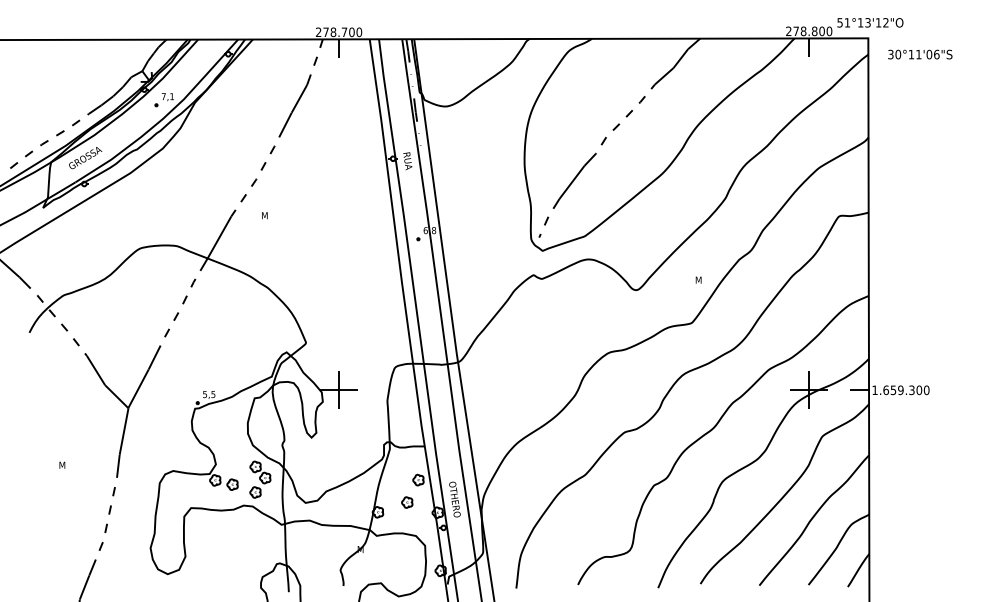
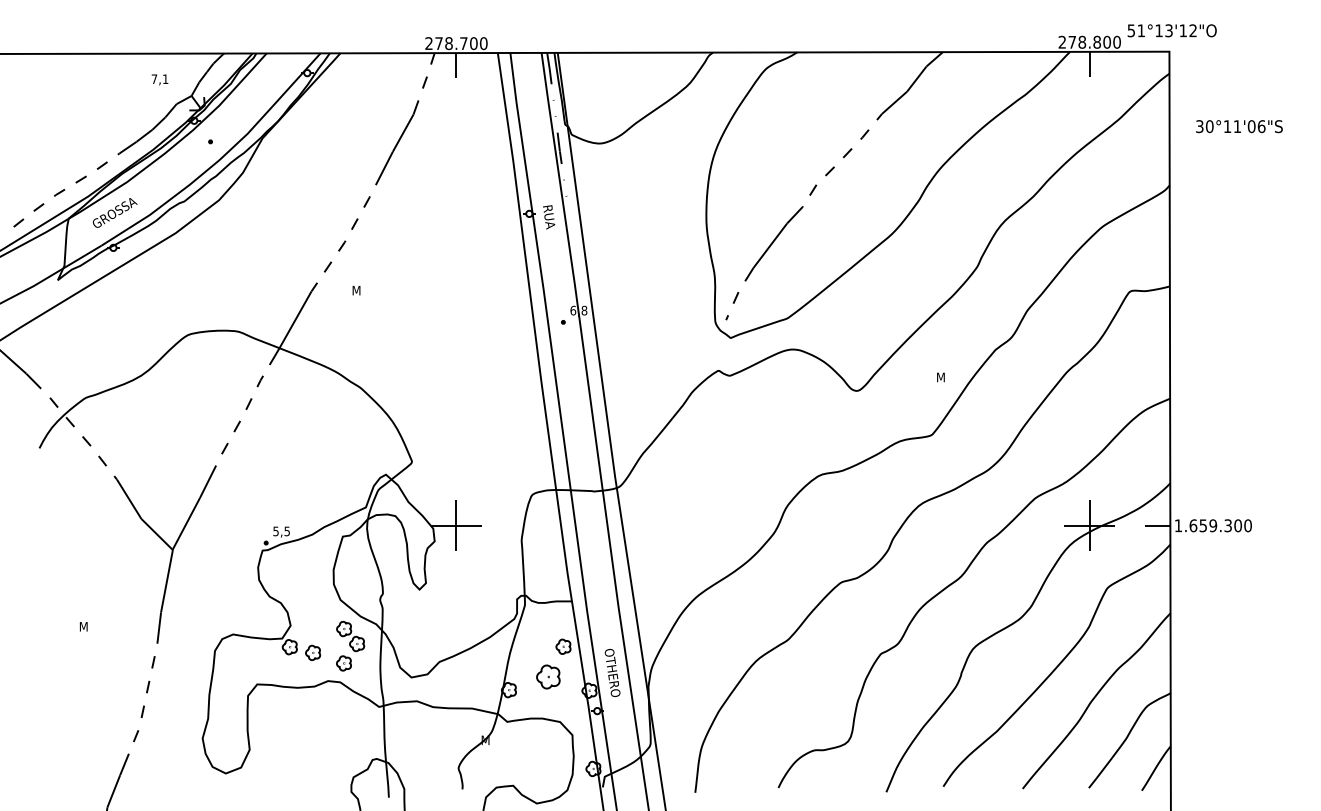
text: (920, 54) -> (1239, 126), moved
text: (167, 96) -> (159, 79), moved
part: (407, 502) -> (548, 676), size x1.6

